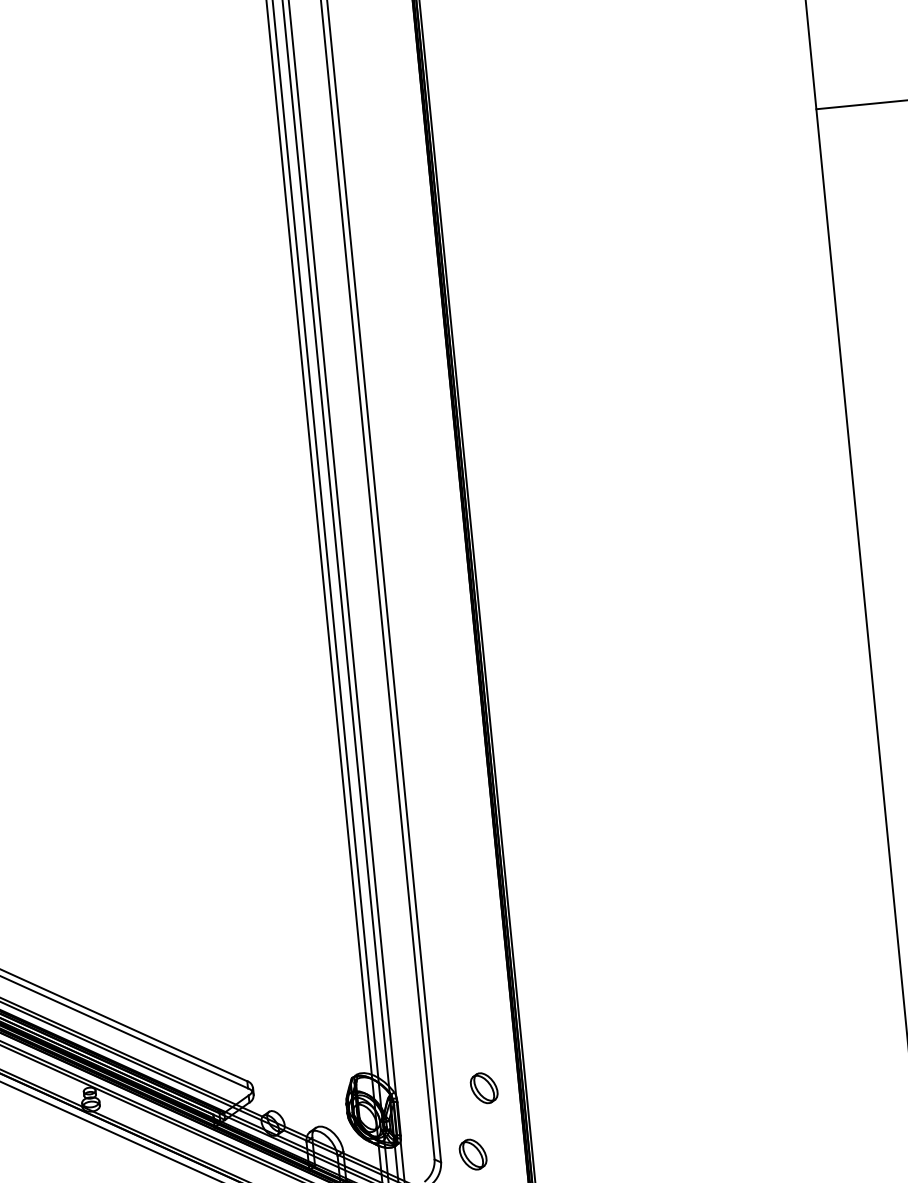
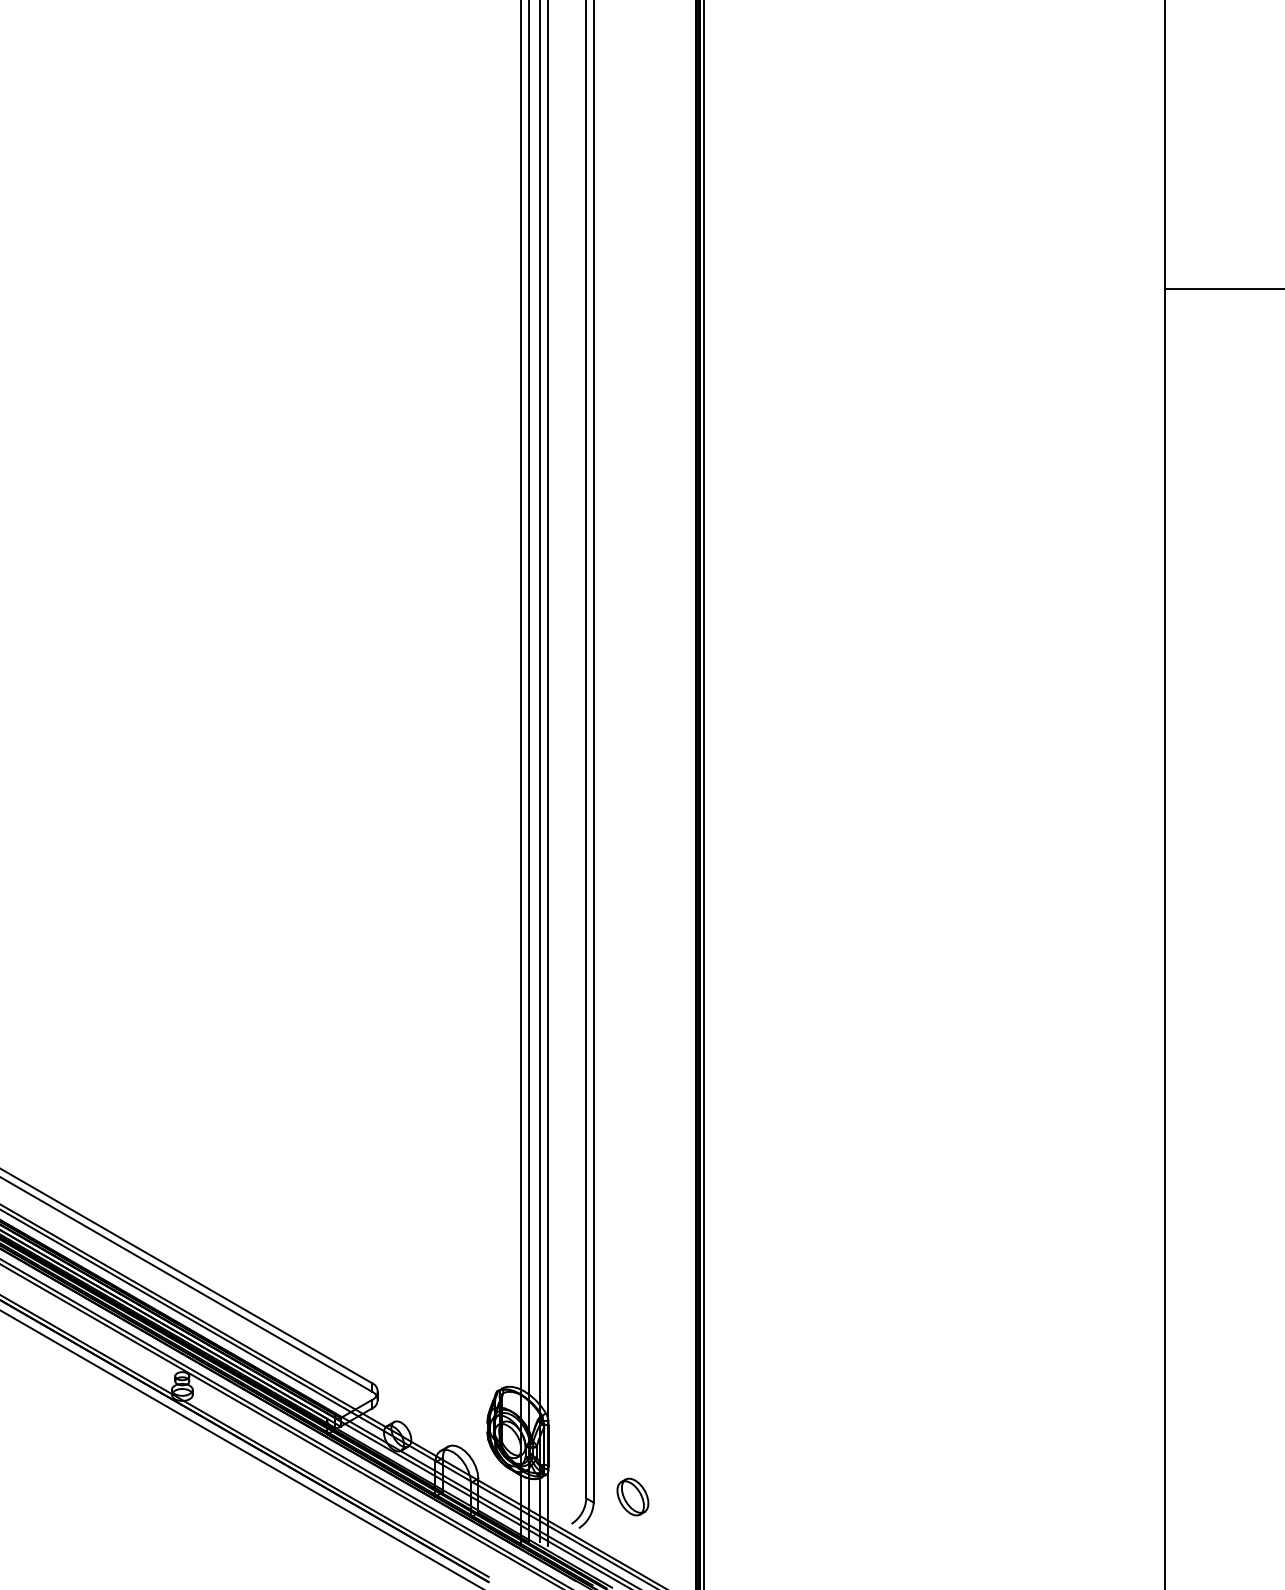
part: (483, 1087) -> (653, 1418), removed

